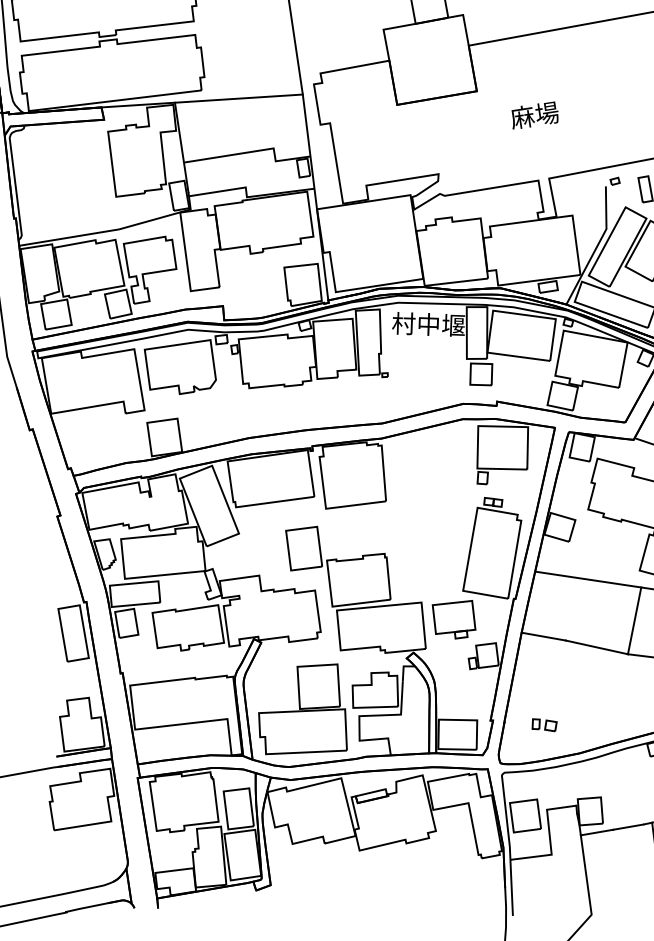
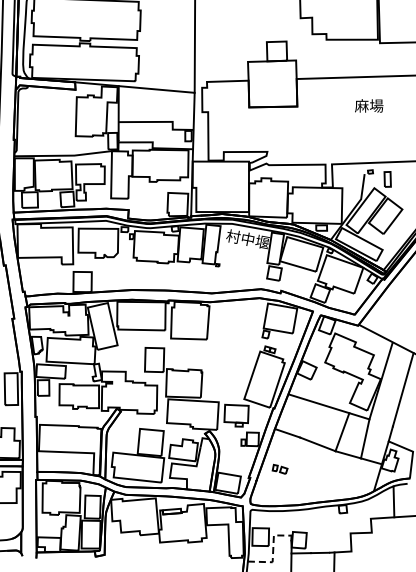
text: (535, 114) -> (369, 105), moved
part: (543, 723) -> (279, 468), moved
line: (550, 838) -> (273, 552), solid -> dashed

